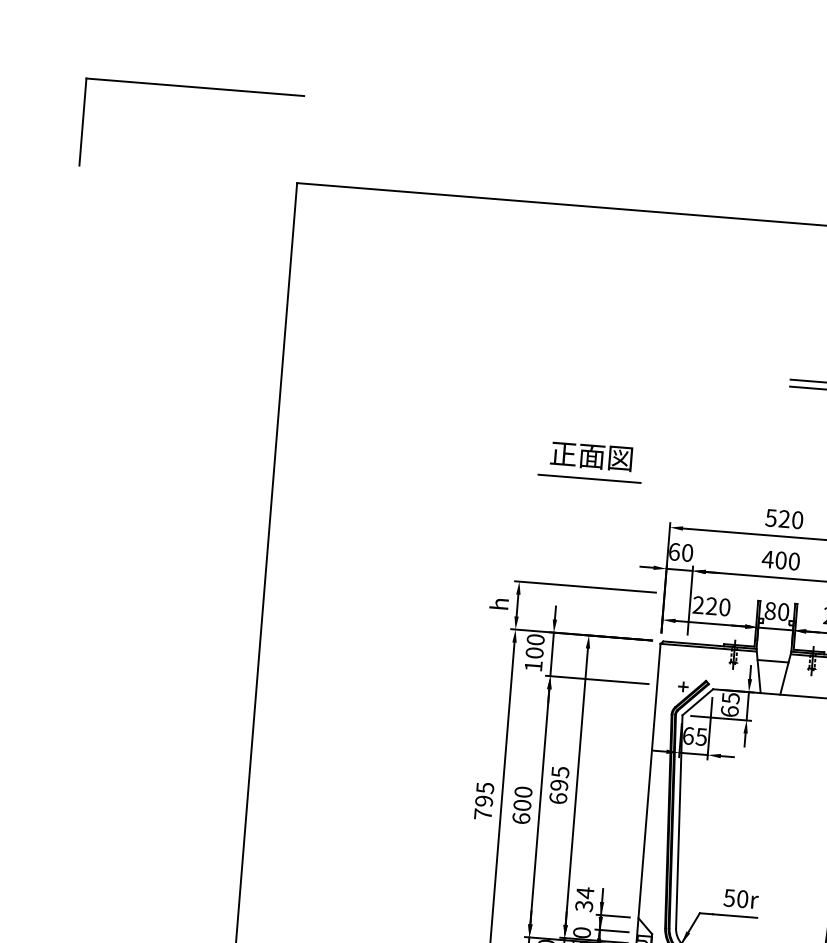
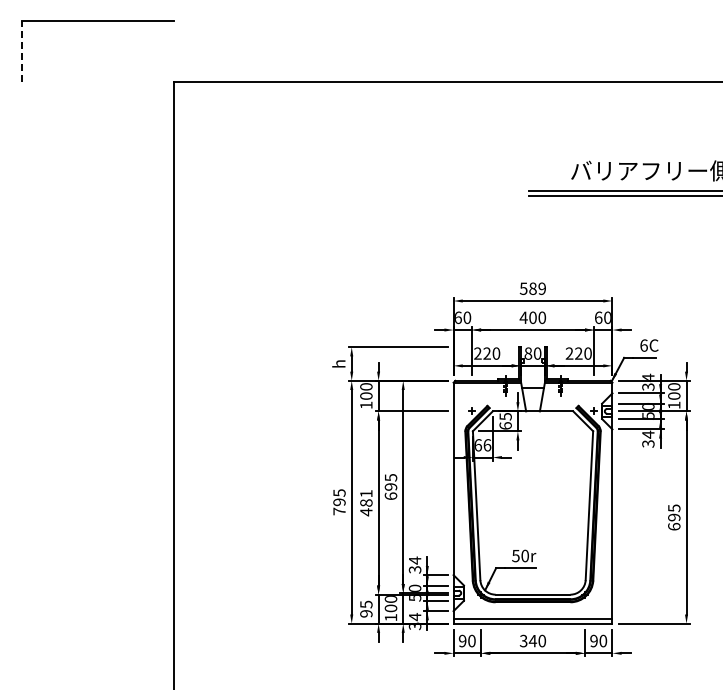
line: (82, 122) -> (21, 51), solid -> dashed
part: (590, 461) -> (394, 259), removed
text: (790, 519) -> (537, 288), 520 -> 589
text: (701, 737) -> (487, 445), 65 -> 66
text: (522, 806) -> (366, 503), 600 -> 481

